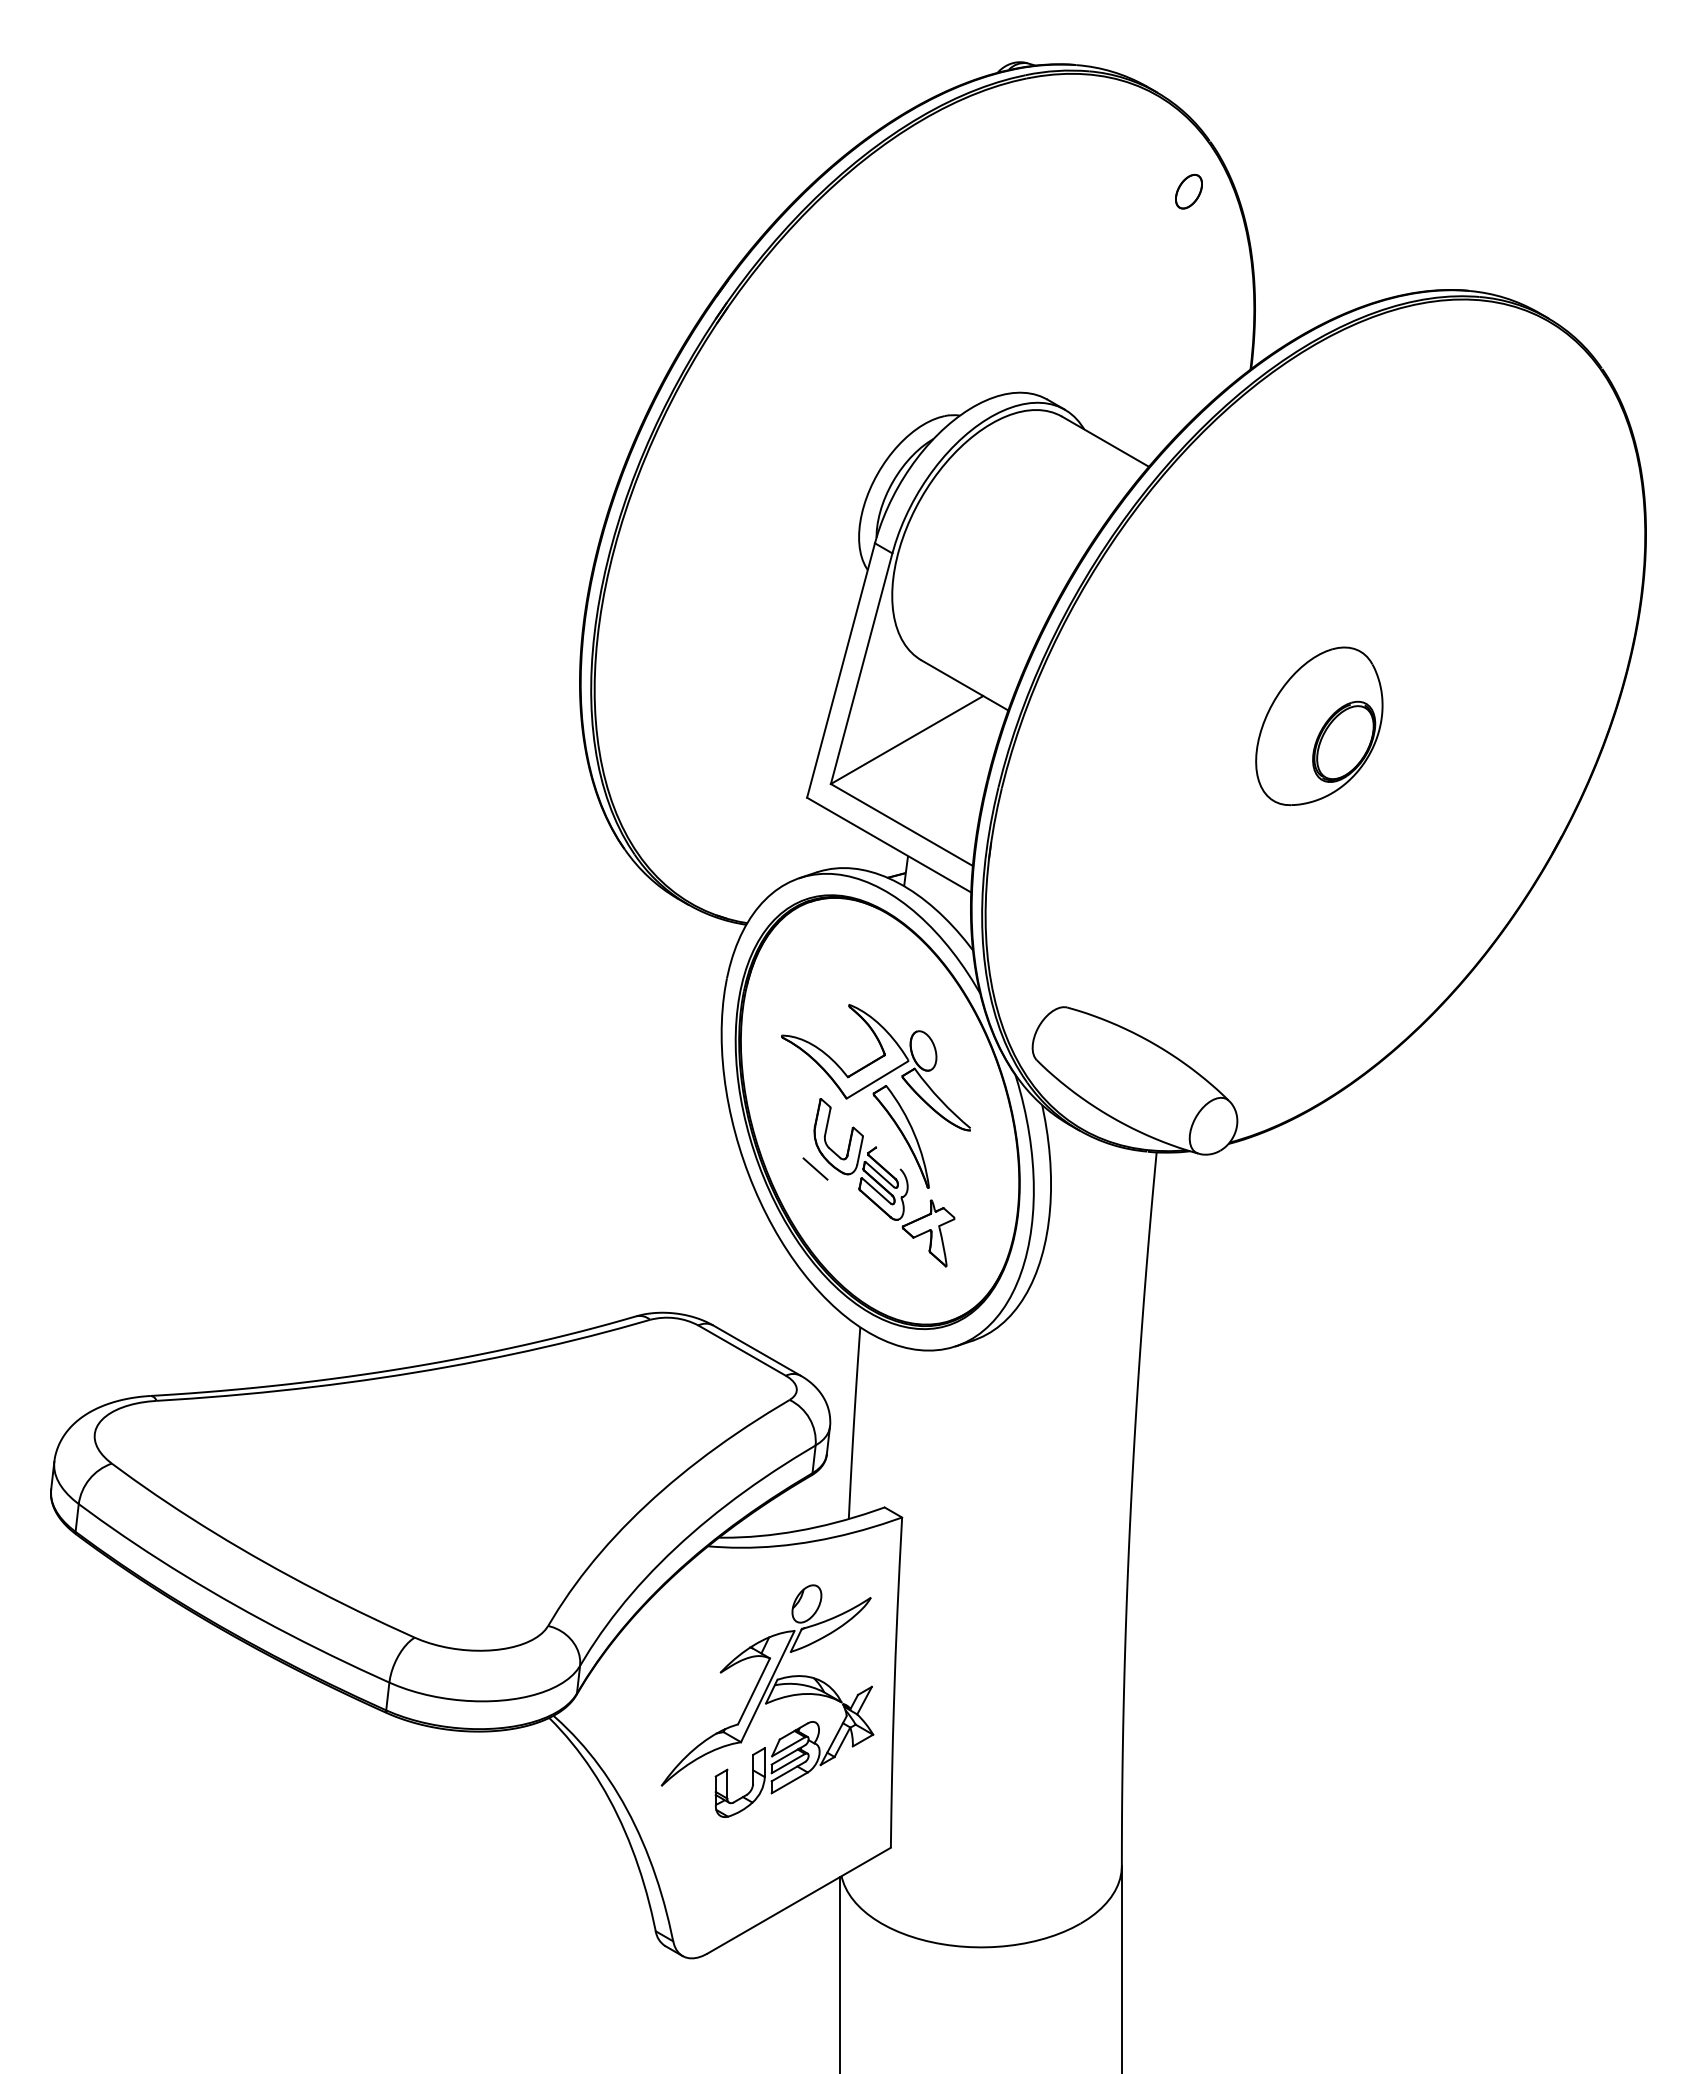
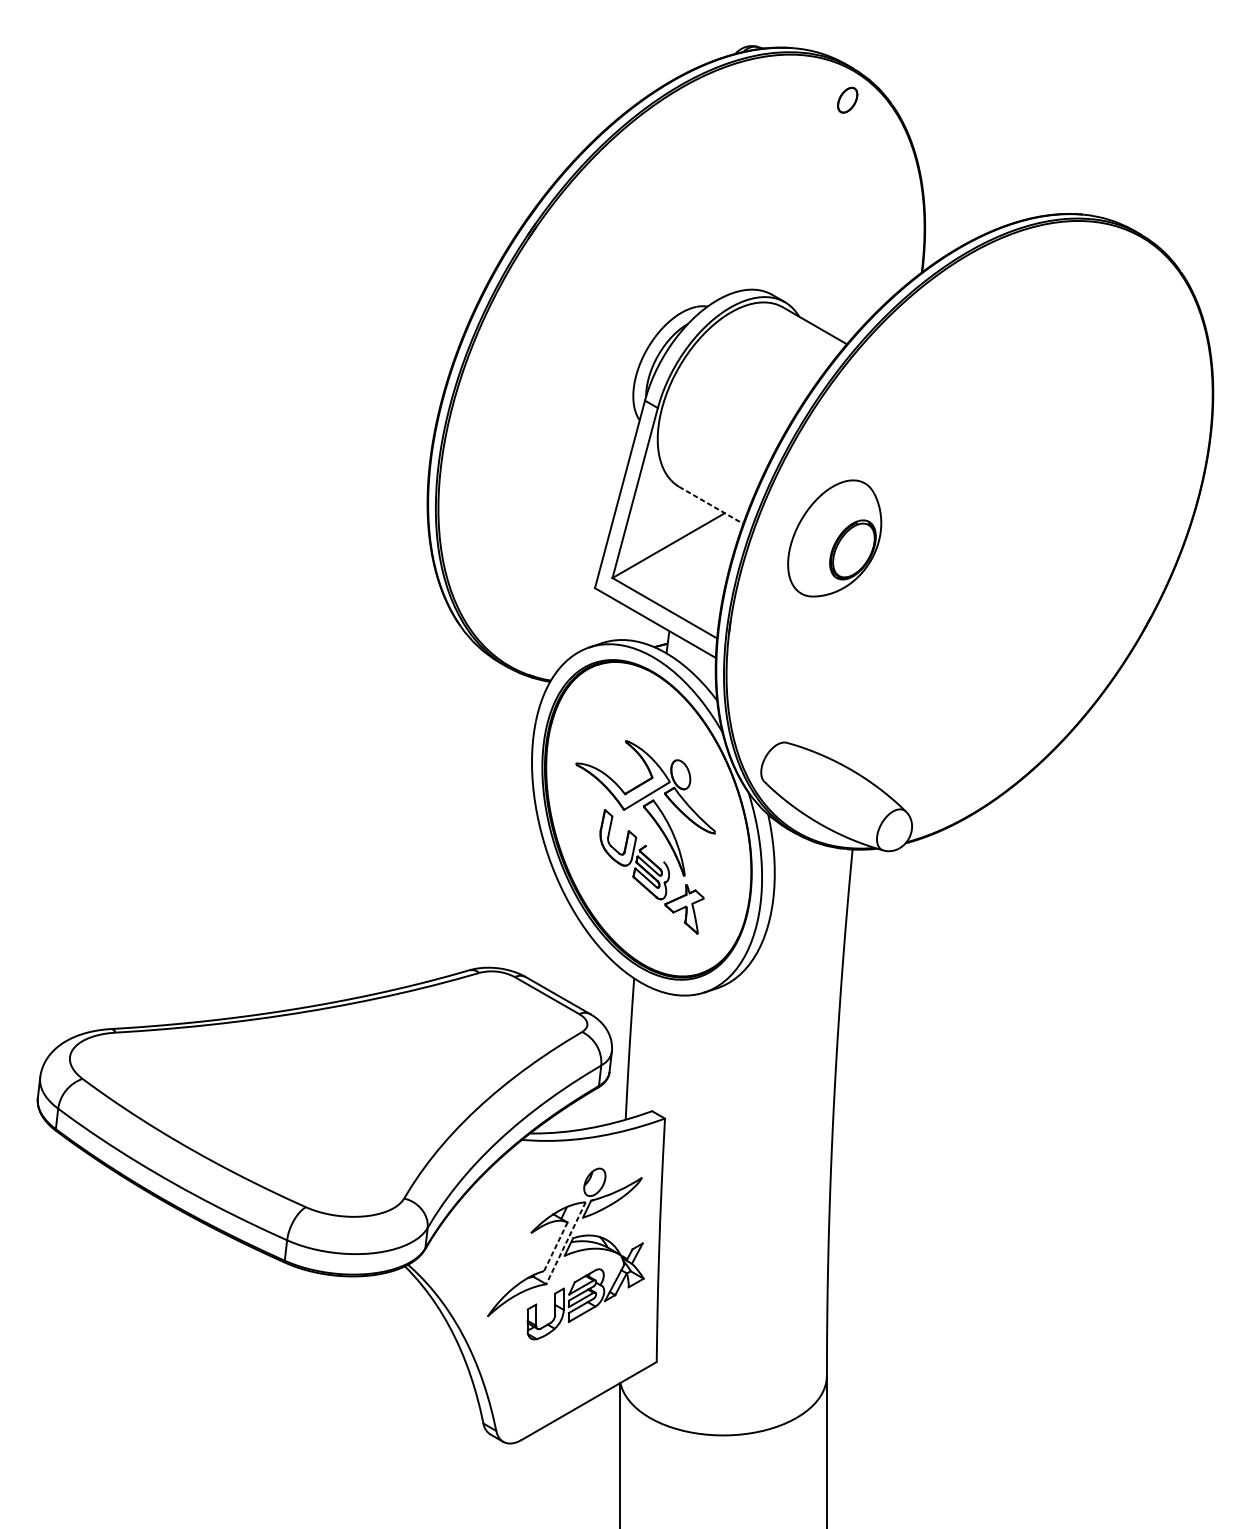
part: (1188, 191) -> (847, 100), moved
line: (965, 685) -> (711, 505), solid -> dashed
part: (1319, 726) -> (834, 538), moved
line: (815, 1168) -> (601, 861), removed
line: (767, 1686) -> (565, 1243), solid -> dashed
line: (754, 1691) -> (556, 1246), solid -> dashed

